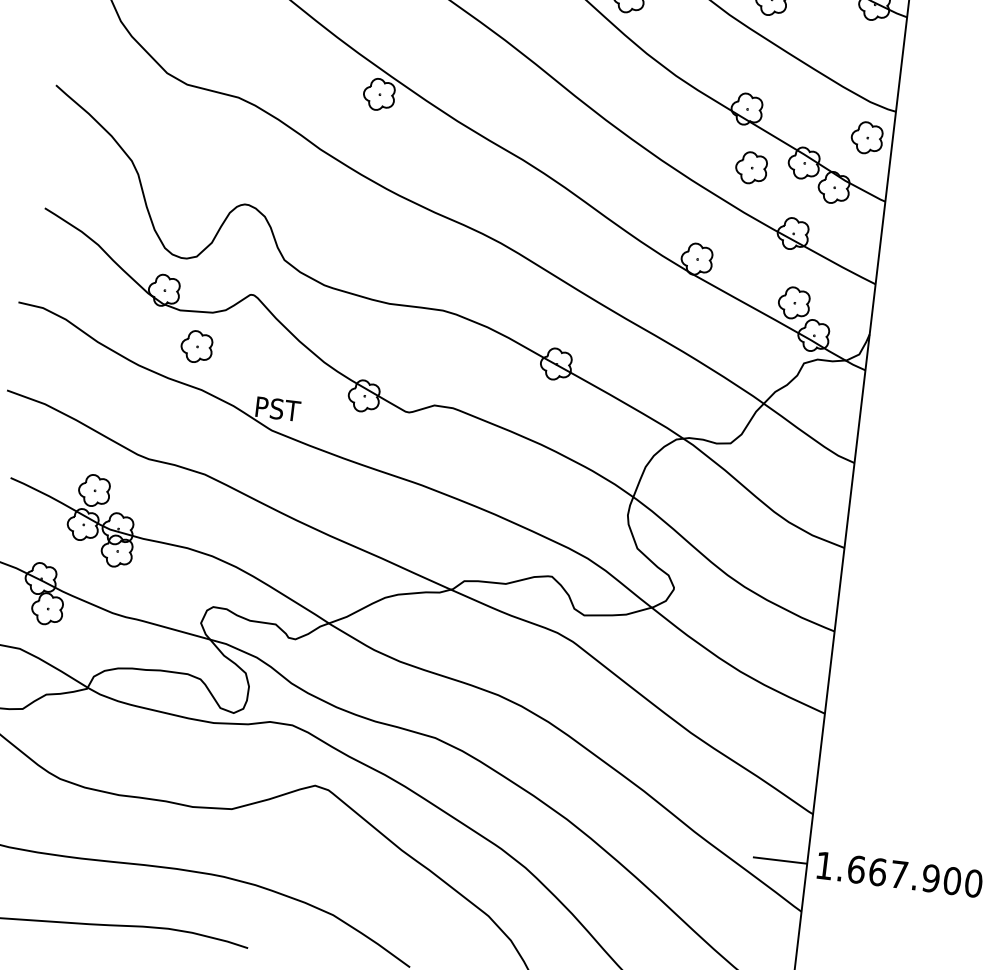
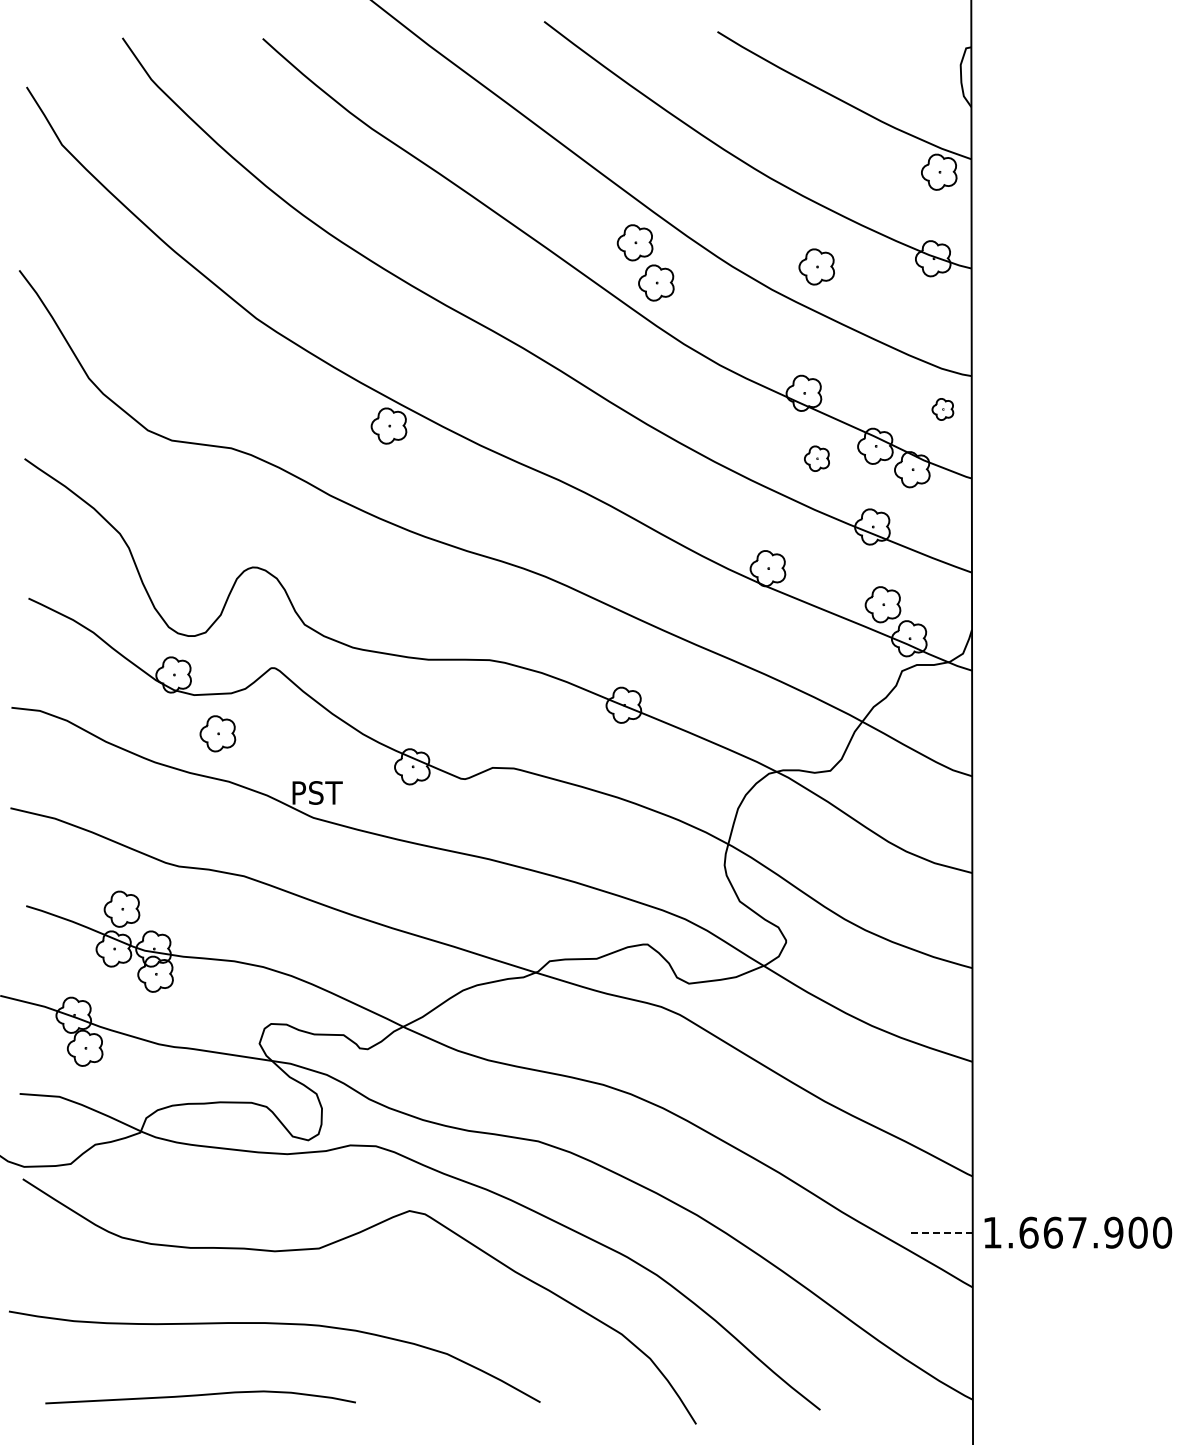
part: (866, 138) -> (942, 409), size x0.6
part: (751, 167) -> (816, 458), size x0.7
line: (779, 860) -> (941, 1232), solid -> dashed

